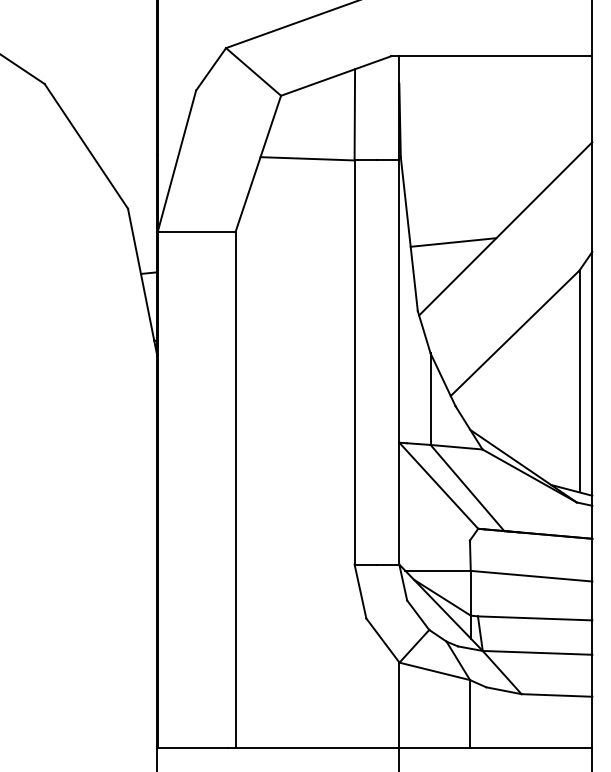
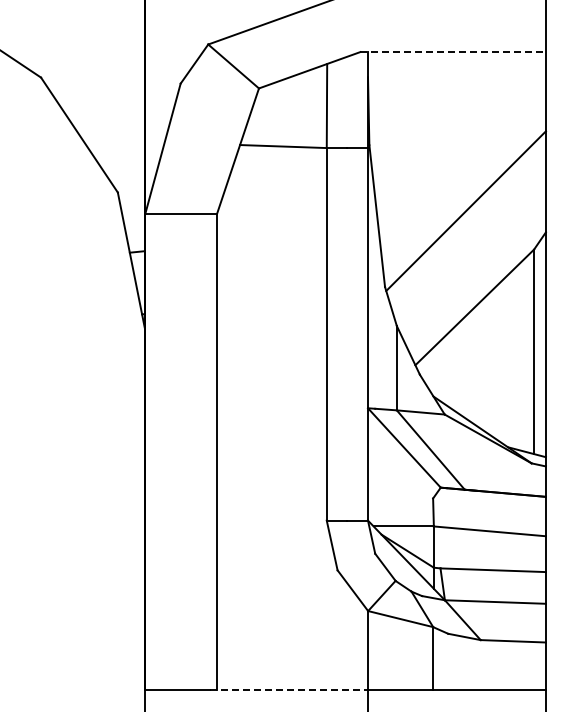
line: (492, 56) -> (453, 52), solid -> dashed
line: (453, 242) -> (417, 223), removed
line: (314, 747) -> (289, 689), solid -> dashed

